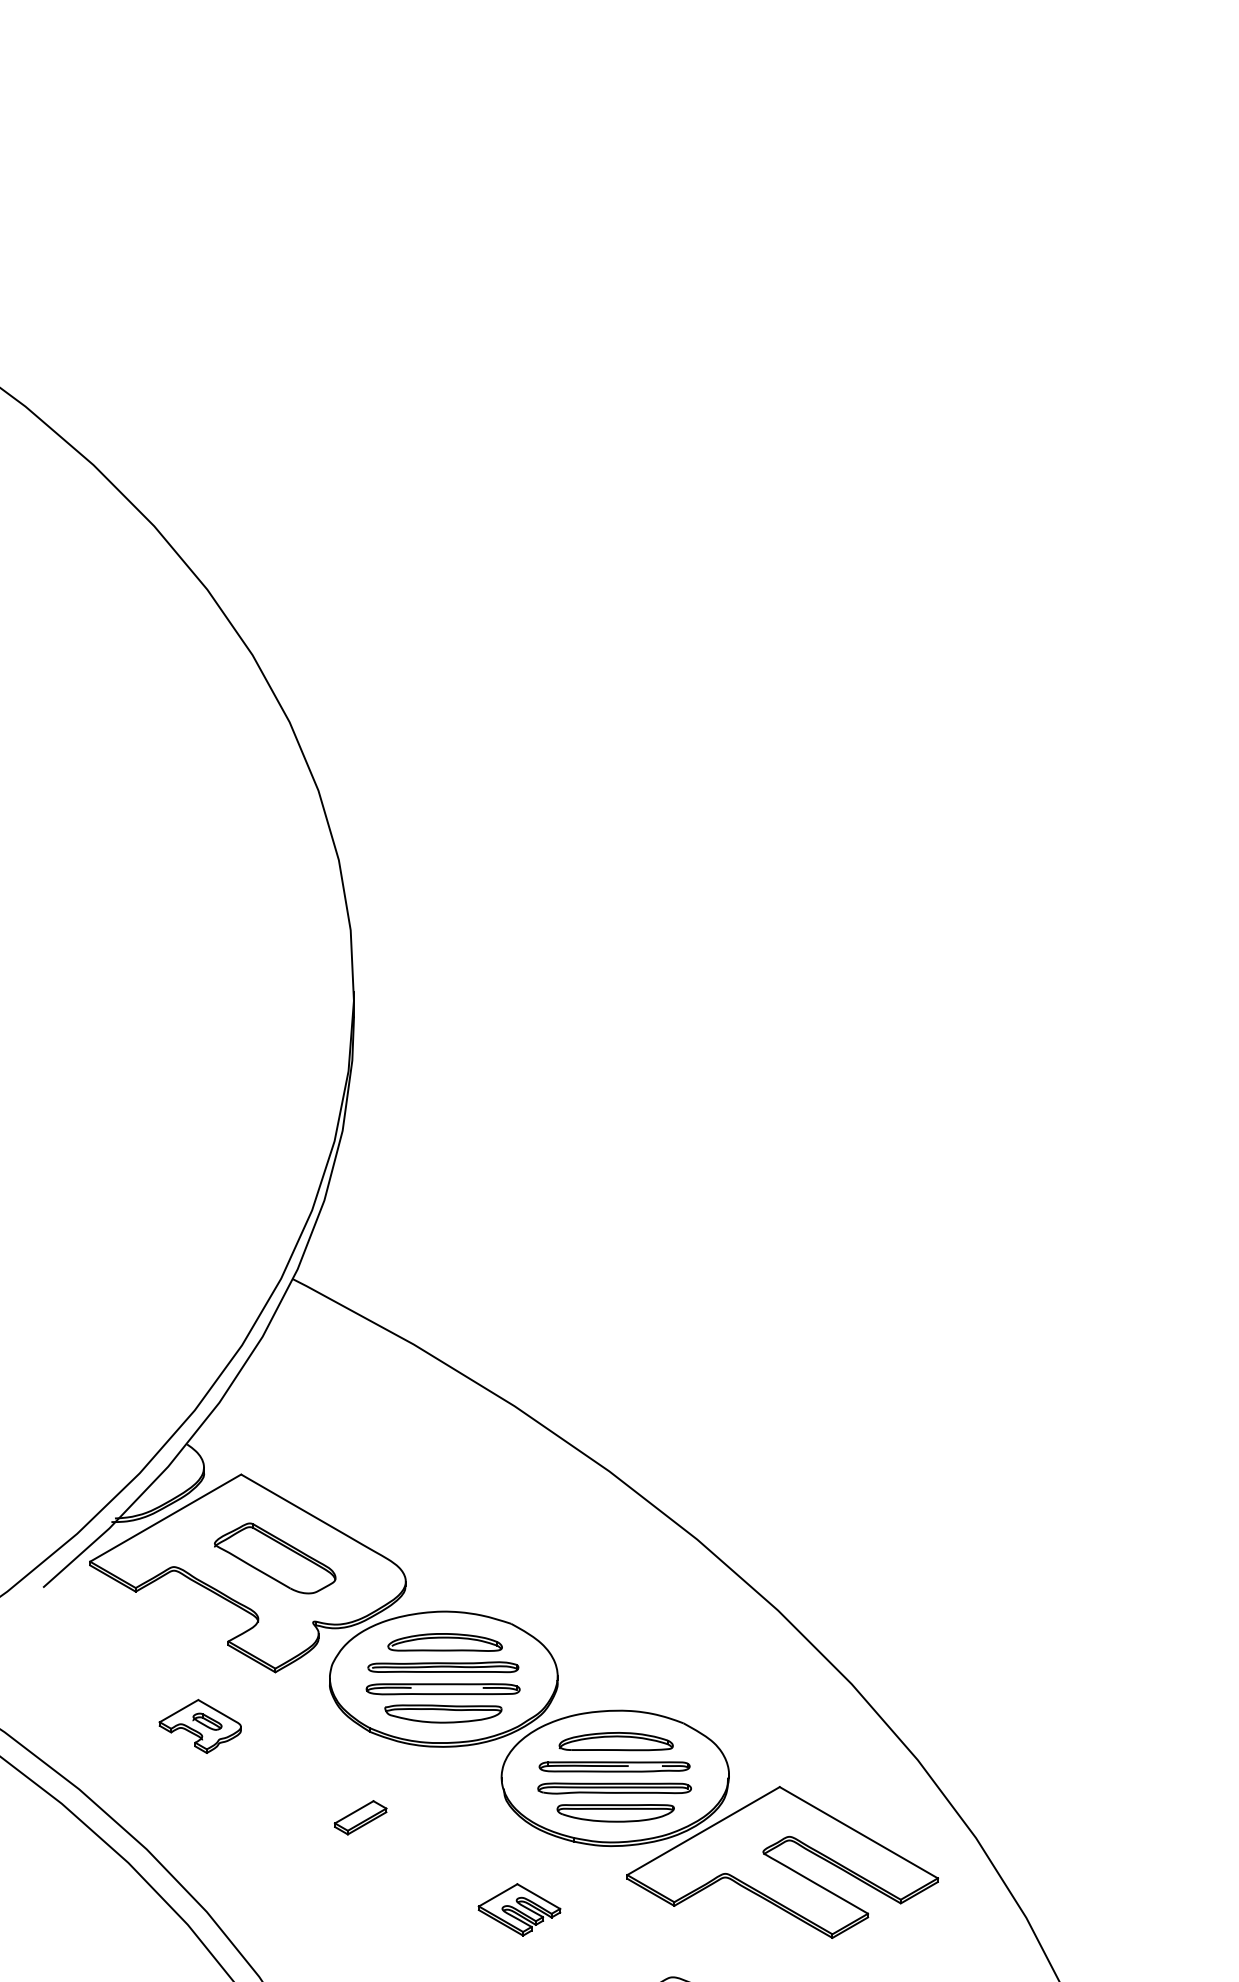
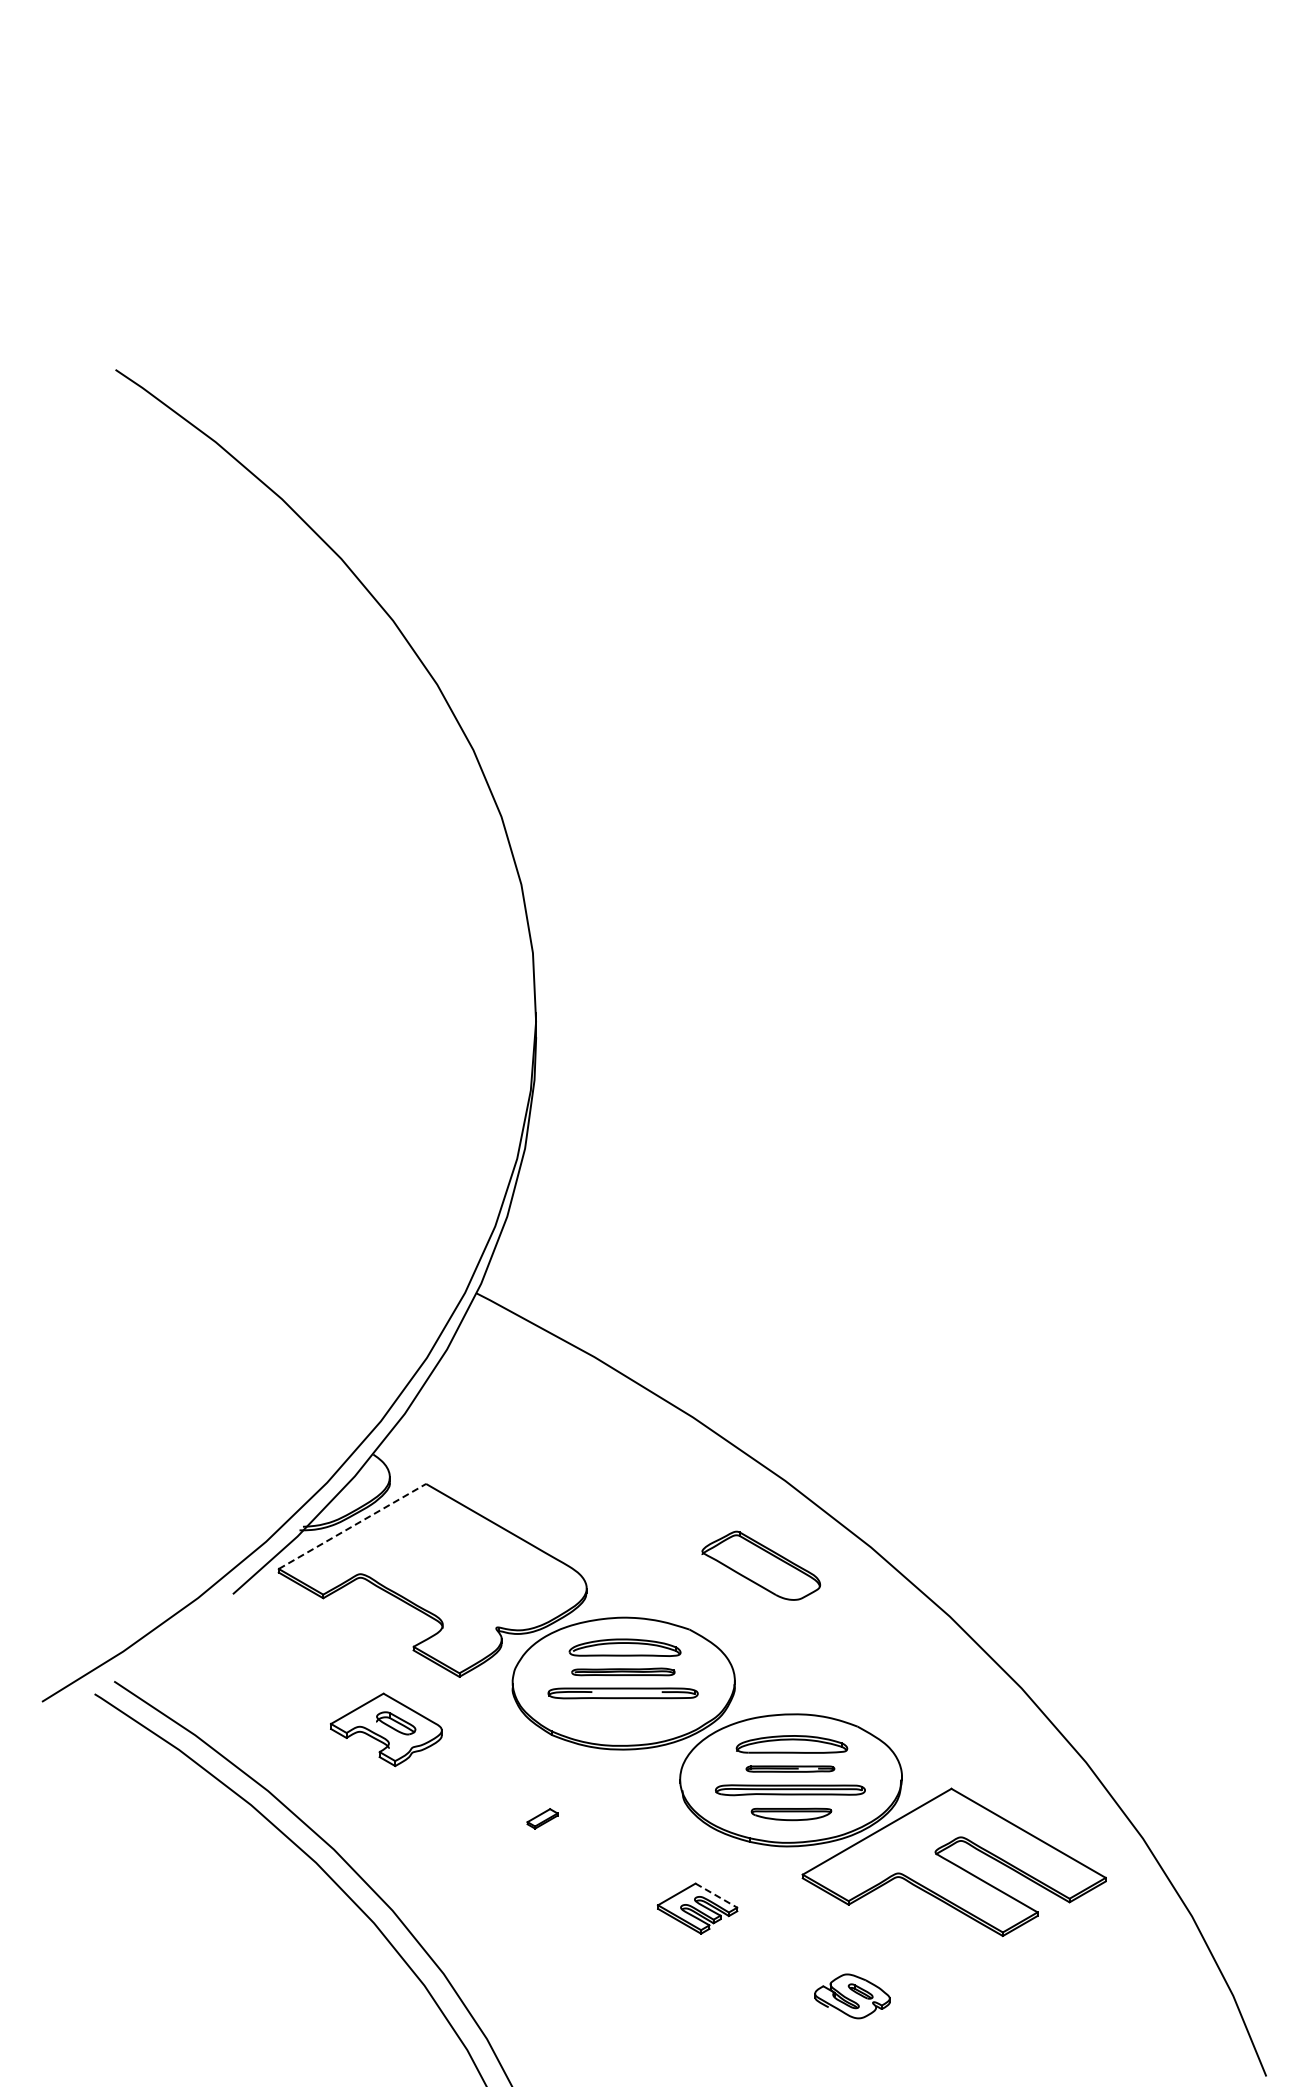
line: (165, 1518) -> (352, 1526), solid -> dashed
part: (275, 1558) -> (761, 1565), moved
part: (443, 1666) -> (623, 1671), size x0.7
part: (442, 1713) -> (622, 1717), removed
part: (199, 1726) -> (385, 1729), size x1.4
part: (614, 1766) -> (790, 1768), size x0.6
part: (615, 1813) -> (791, 1814), size x0.7
part: (360, 1817) -> (542, 1818), size x0.6
line: (538, 1896) -> (716, 1895), solid -> dashed

